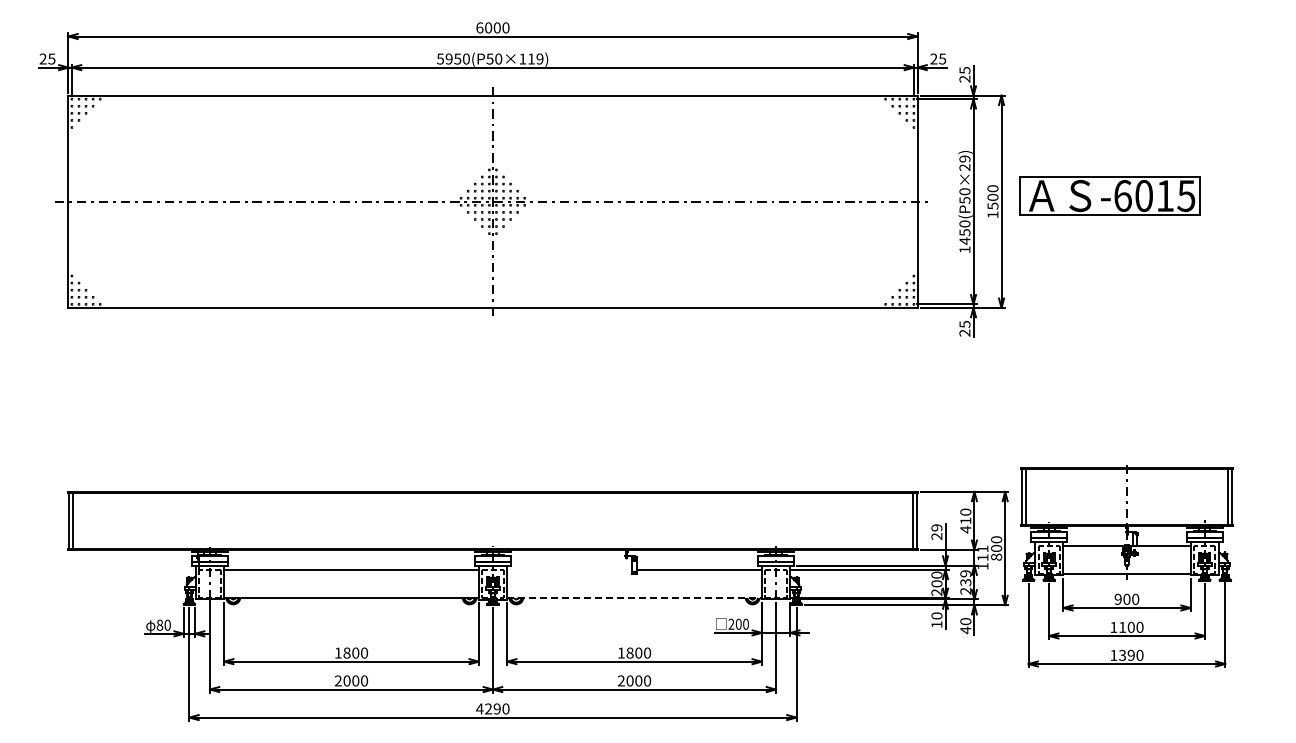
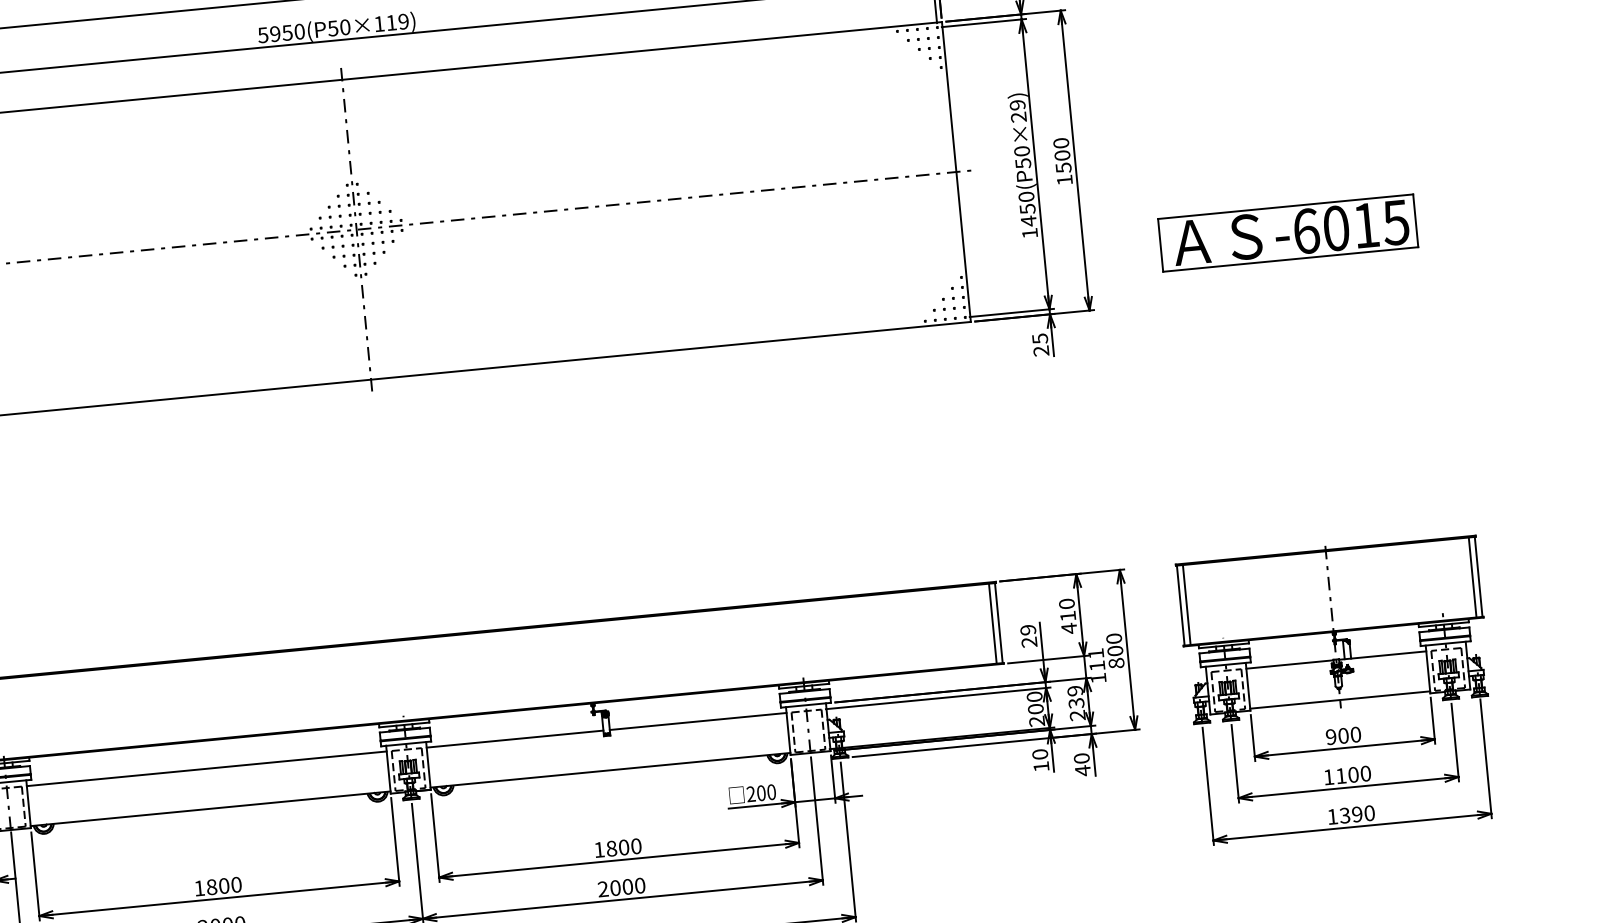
part: (1109, 195) -> (1287, 232), moved
part: (1126, 566) -> (1338, 689), moved
line: (569, 569) -> (514, 738), added
line: (634, 598) -> (610, 770), dashed -> solid

